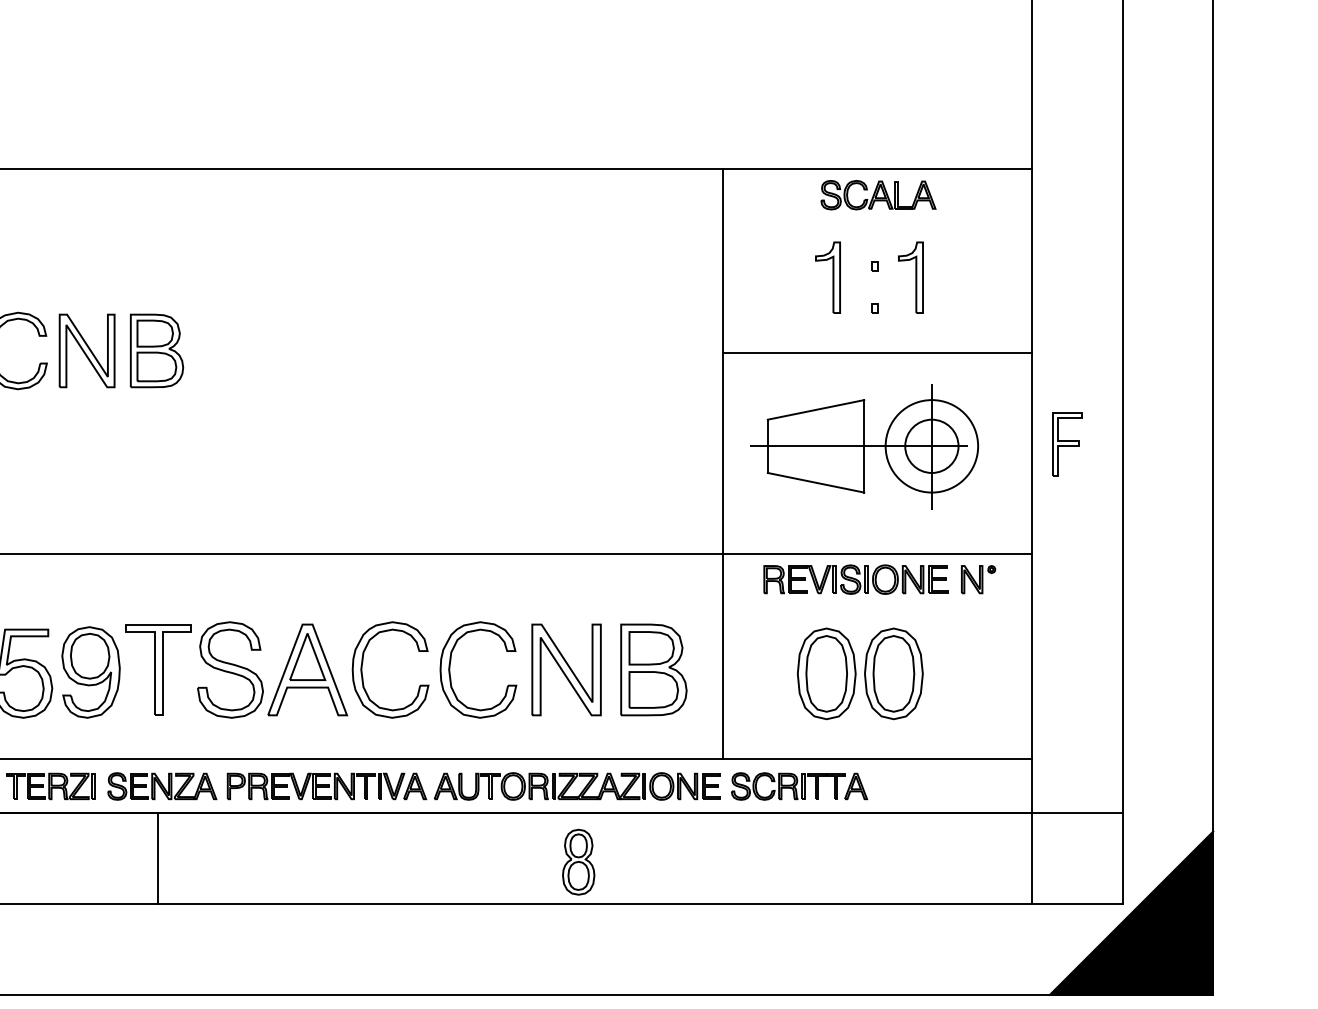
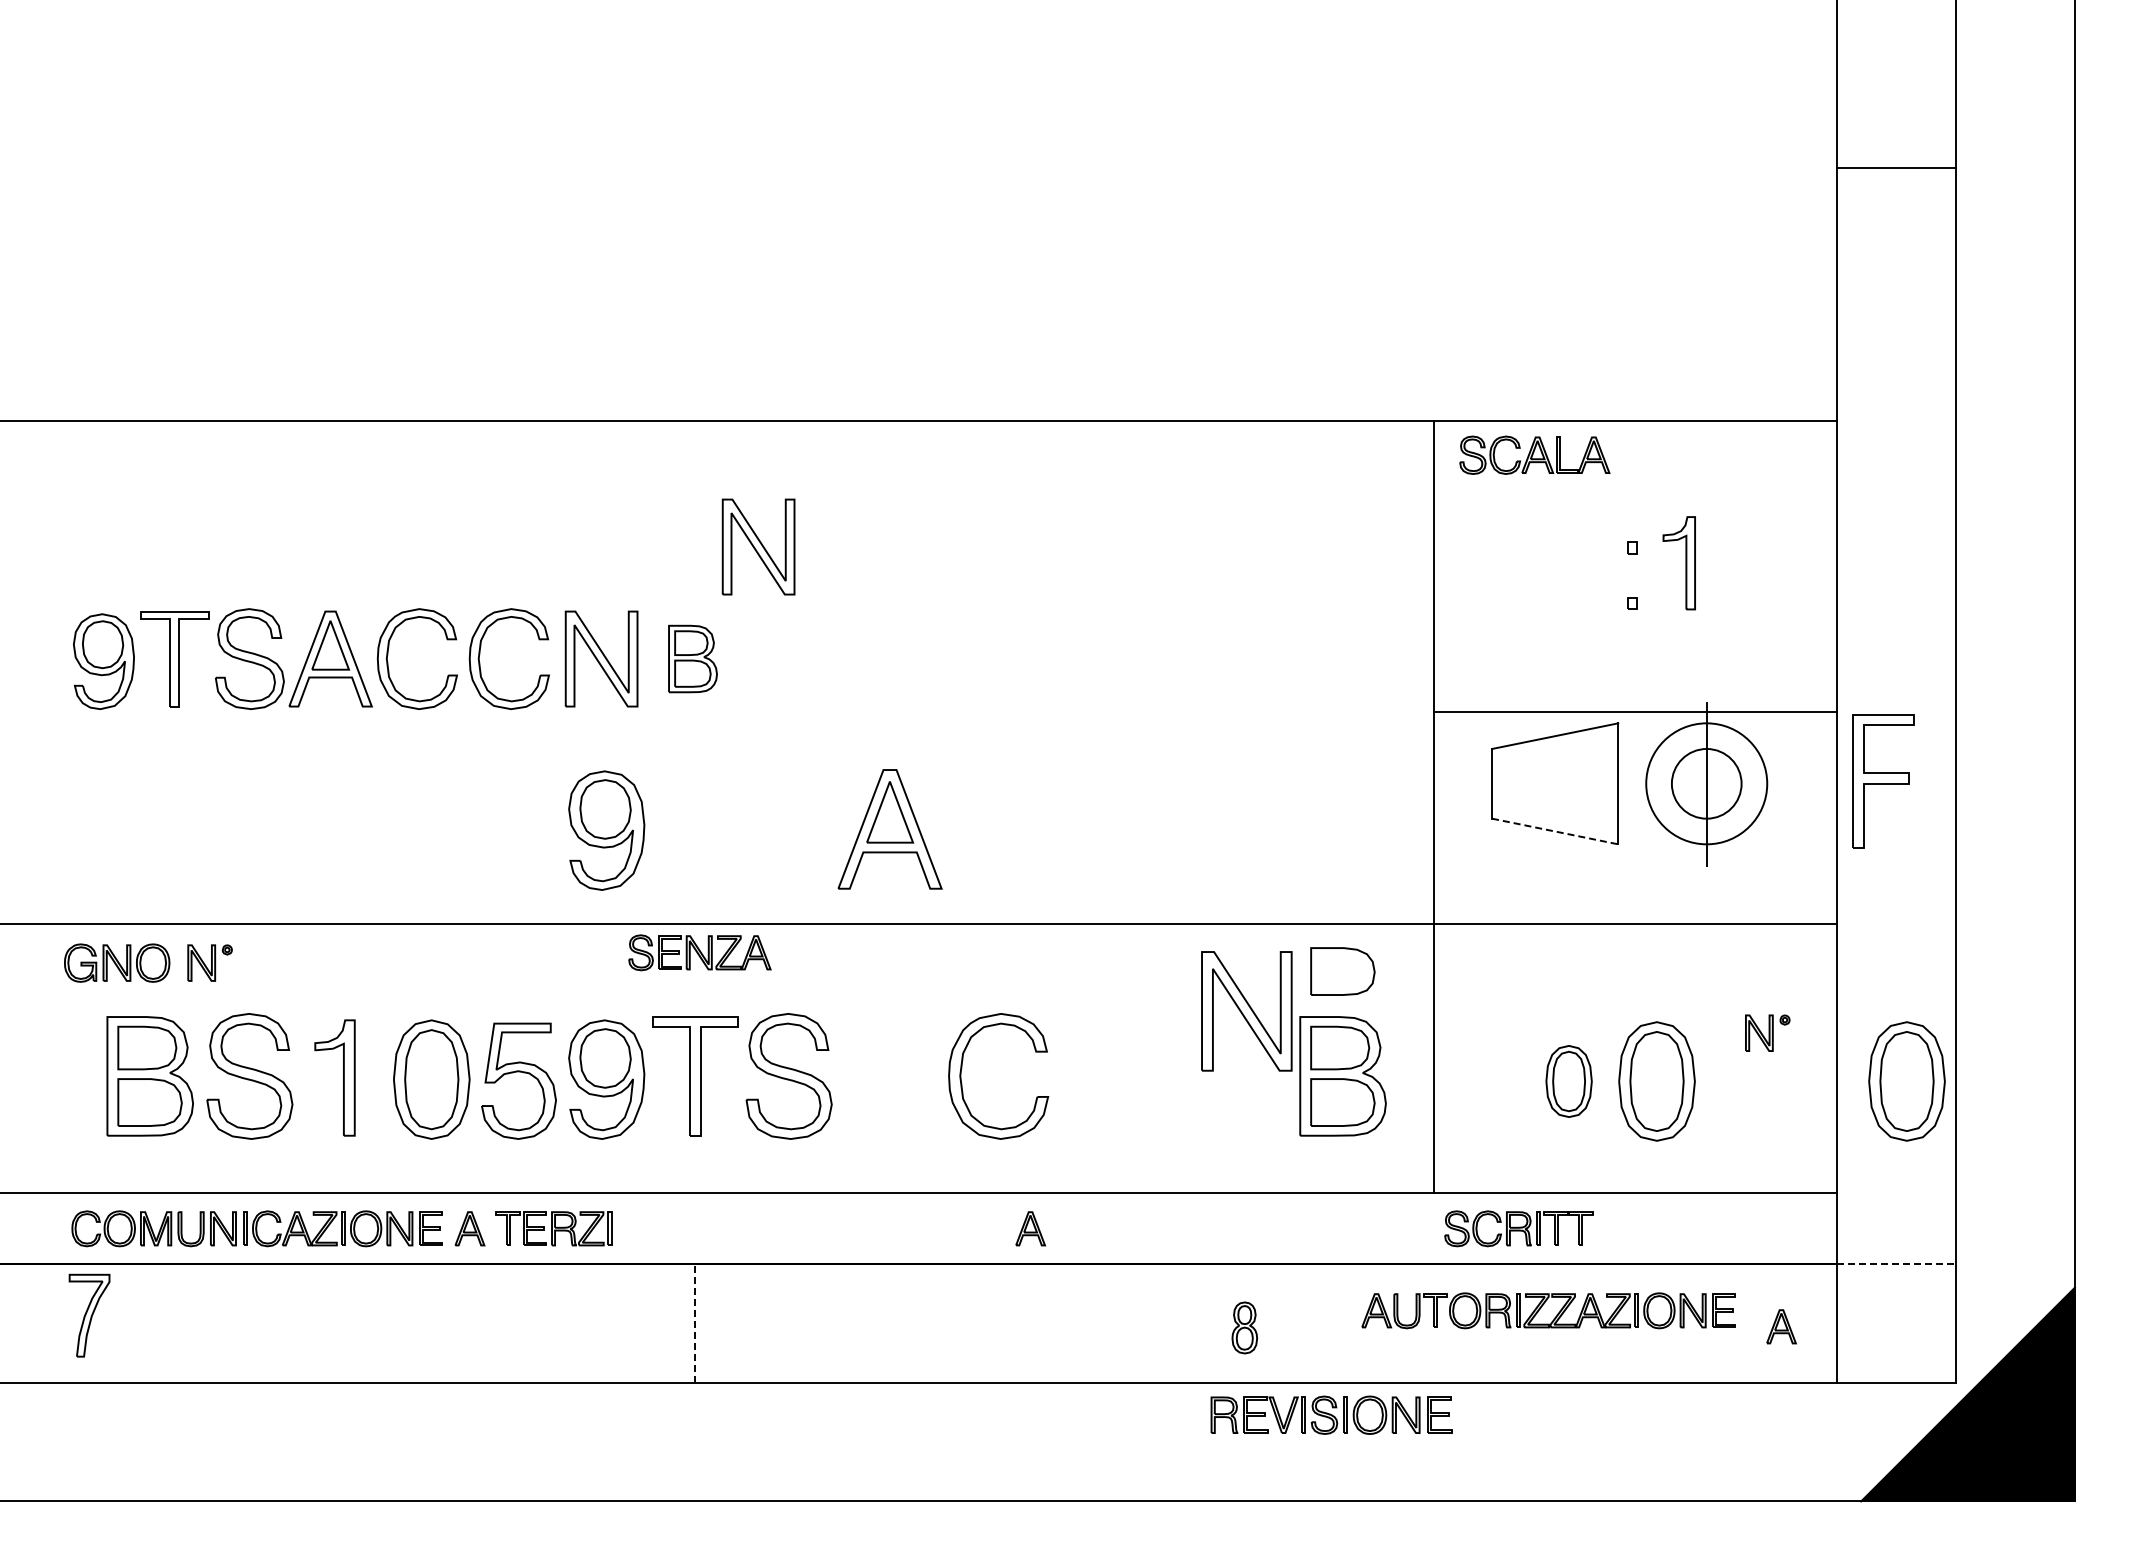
part: (878, 194) -> (1534, 454), moved
part: (207, 264) -> (758, 546), added
part: (833, 277) -> (1577, 563), removed
part: (156, 350) -> (692, 658), size x0.7
line: (877, 352) -> (1635, 712), moved
part: (1067, 444) -> (1883, 781), size x1.6
line: (872, 446) -> (1629, 783), removed
part: (90, 482) -> (606, 830), added
line: (816, 482) -> (1555, 831), solid -> dashed
part: (856, 579) -> (1331, 1414), moved
part: (978, 579) -> (1767, 1032), moved
part: (653, 589) -> (1342, 971), added
part: (307, 670) -> (889, 829), moved
part: (566, 670) -> (1246, 1011), moved
part: (826, 673) -> (1568, 1081), size x0.6
part: (1084, 673) -> (1906, 1081), added
part: (450, 676) -> (1077, 1084), removed
part: (573, 782) -> (1543, 1305), moved
part: (161, 786) -> (699, 952), moved
part: (315, 786) -> (900, 1228), removed
part: (856, 786) -> (1781, 1326), moved
line: (1077, 813) -> (1897, 1264), solid -> dashed
line: (158, 858) -> (694, 1322), solid -> dashed
part: (578, 861) -> (1244, 1327), size x0.6

